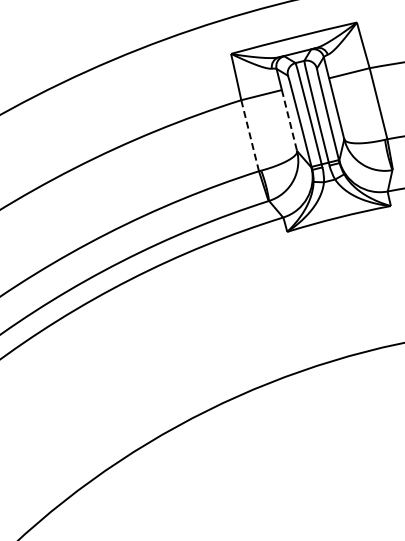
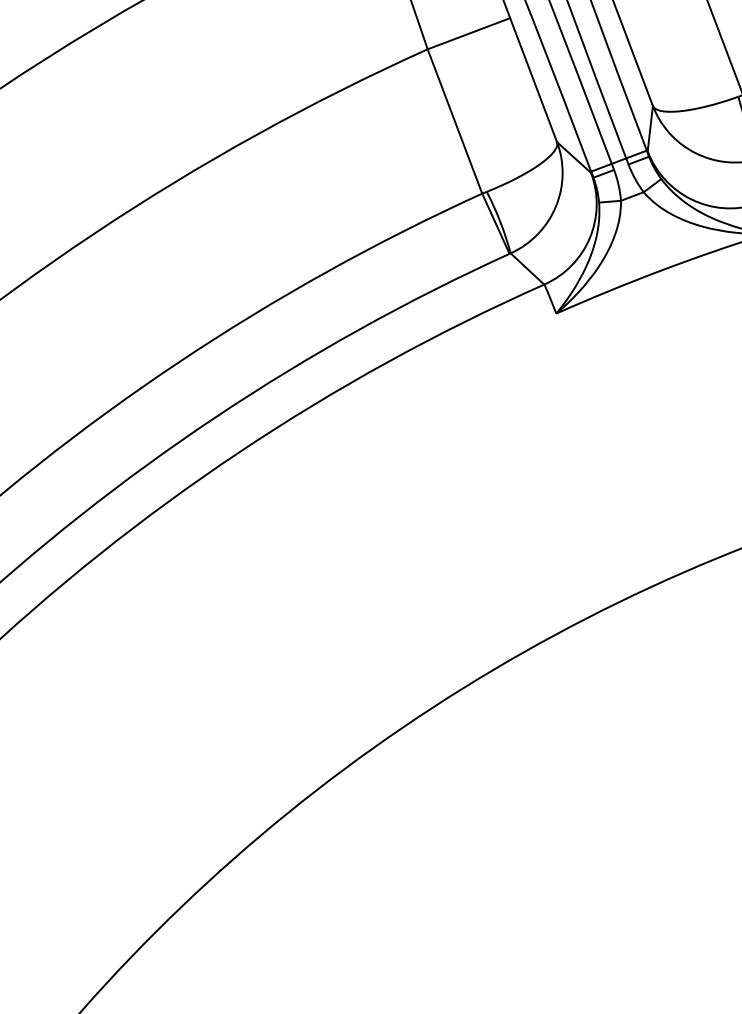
line: (289, 121) -> (533, 82), dashed -> solid
line: (250, 135) -> (455, 120), dashed -> solid

